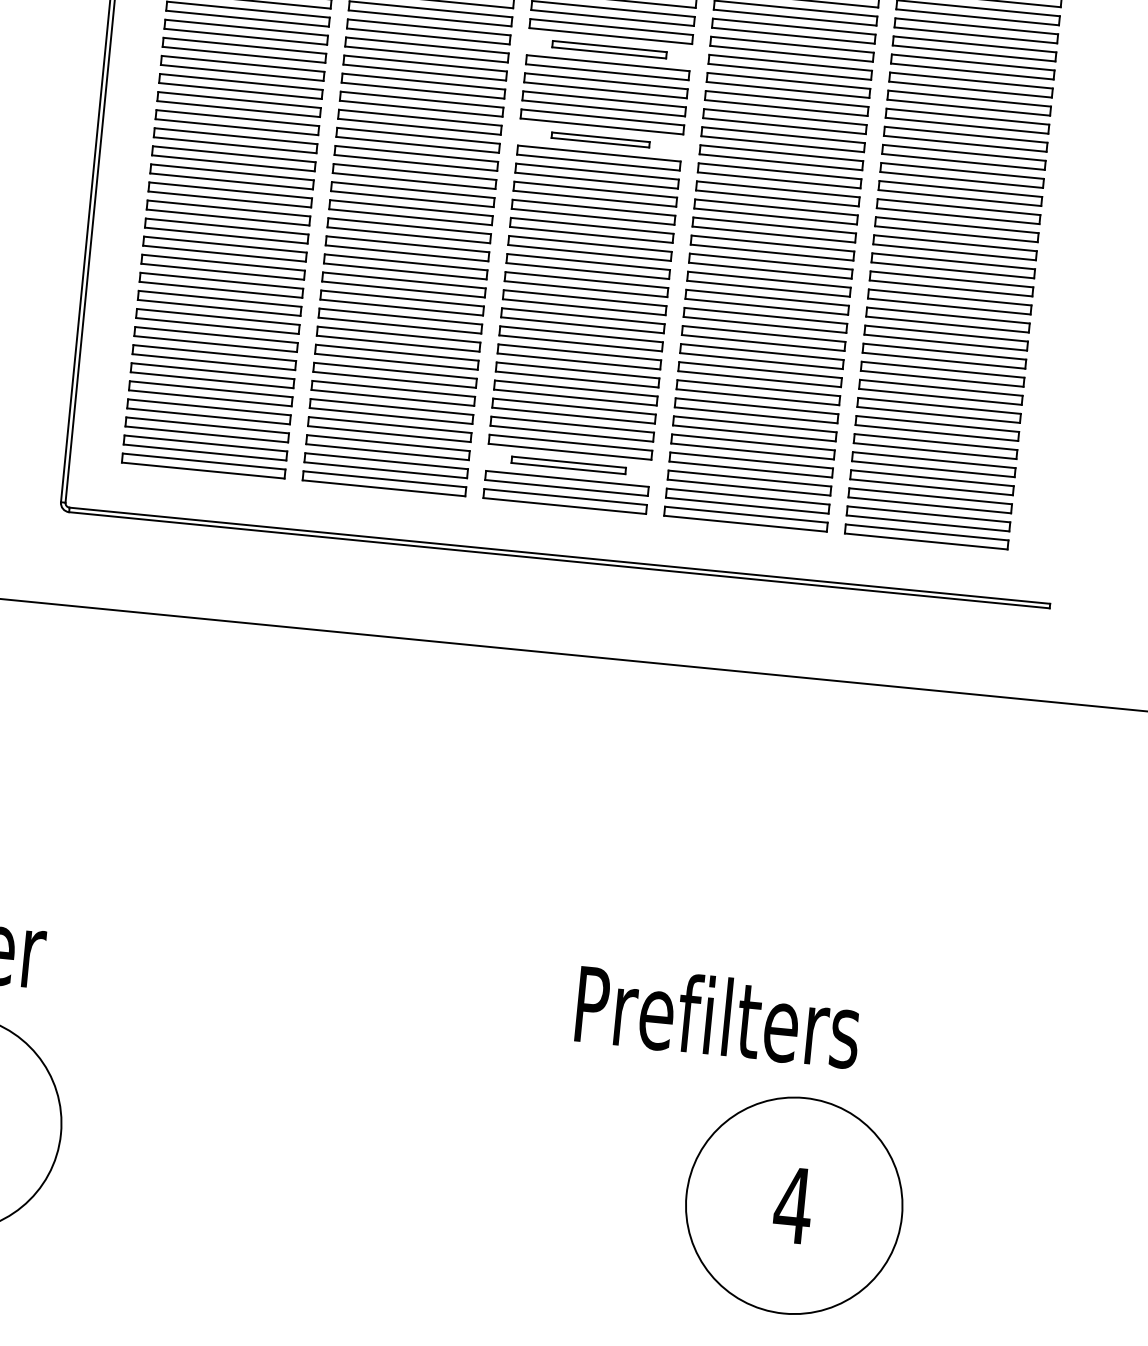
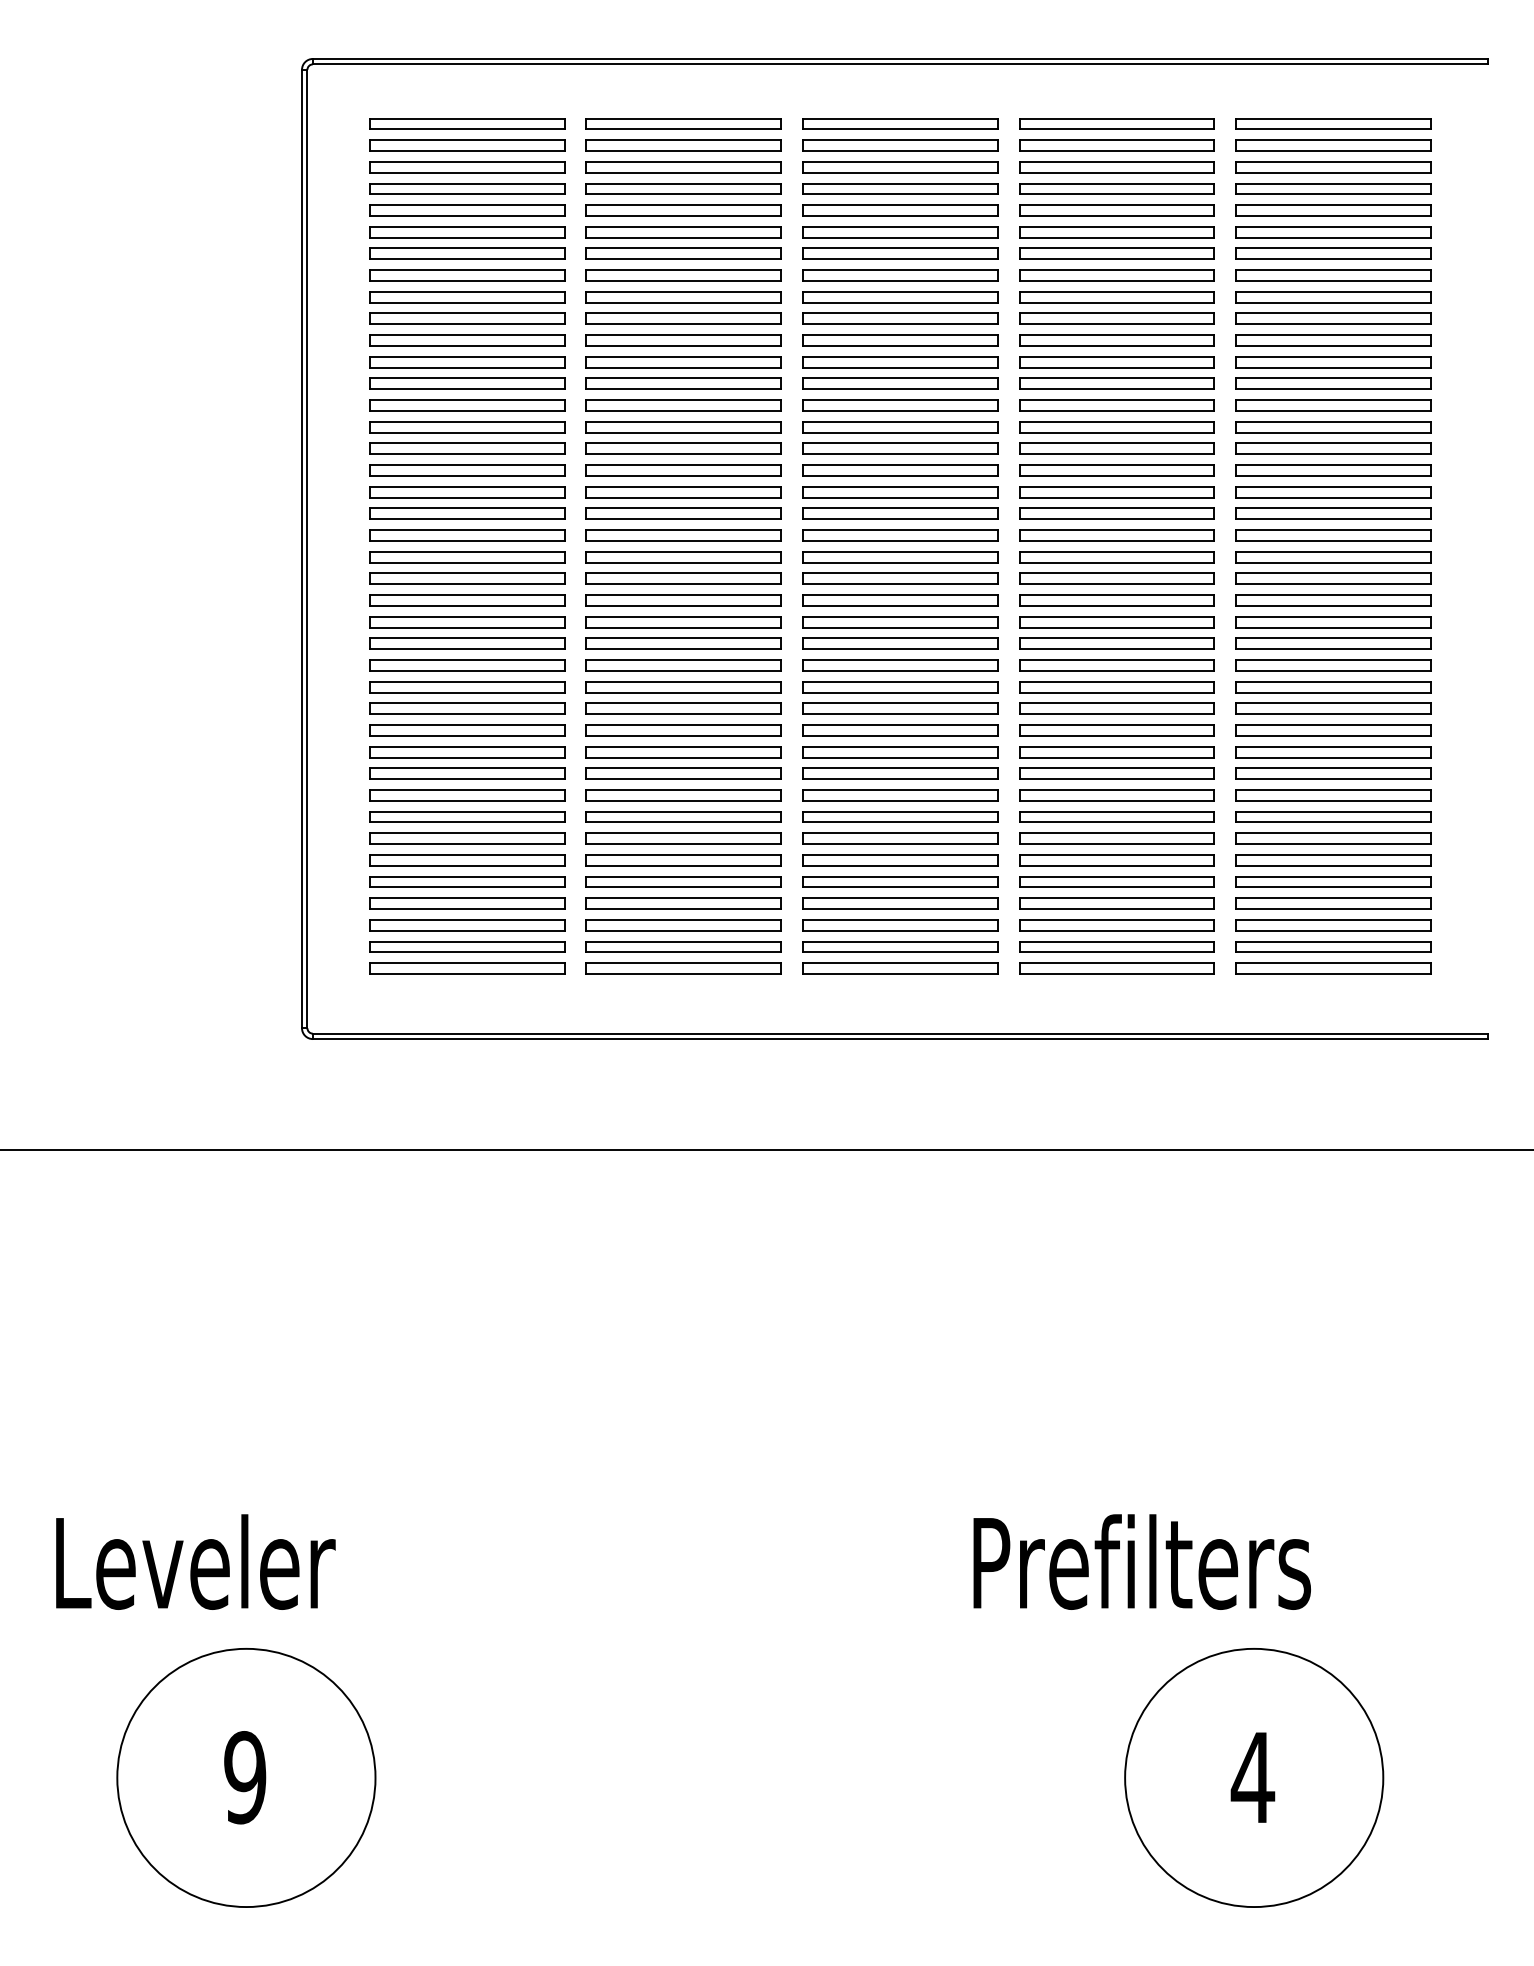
part: (609, 49) -> (900, 427), size x1.43
part: (600, 140) -> (900, 535), size x1.67
part: (568, 465) -> (900, 925), size x1.43

